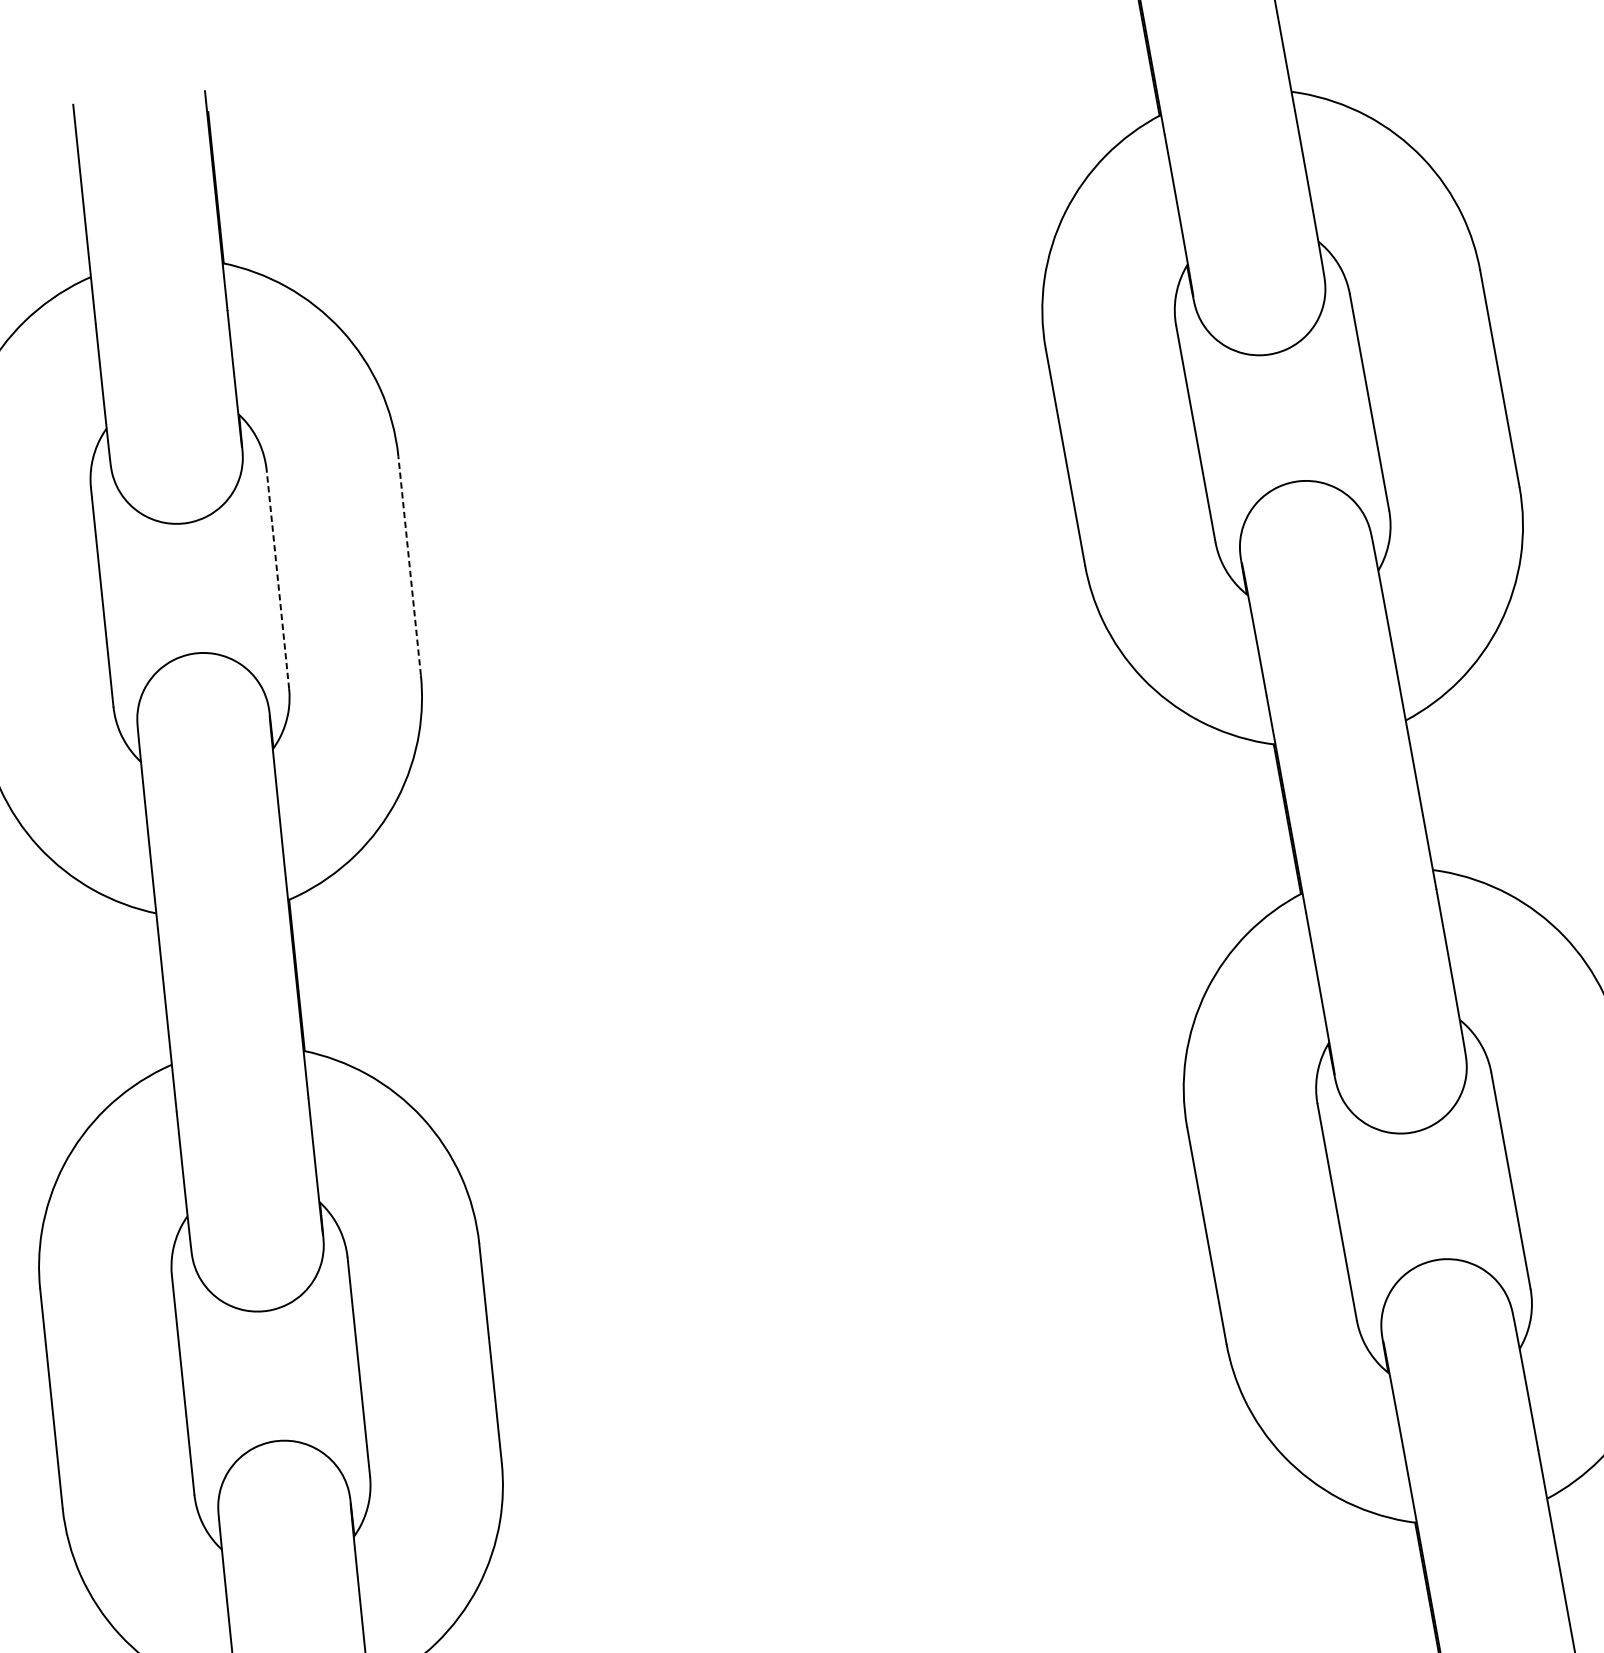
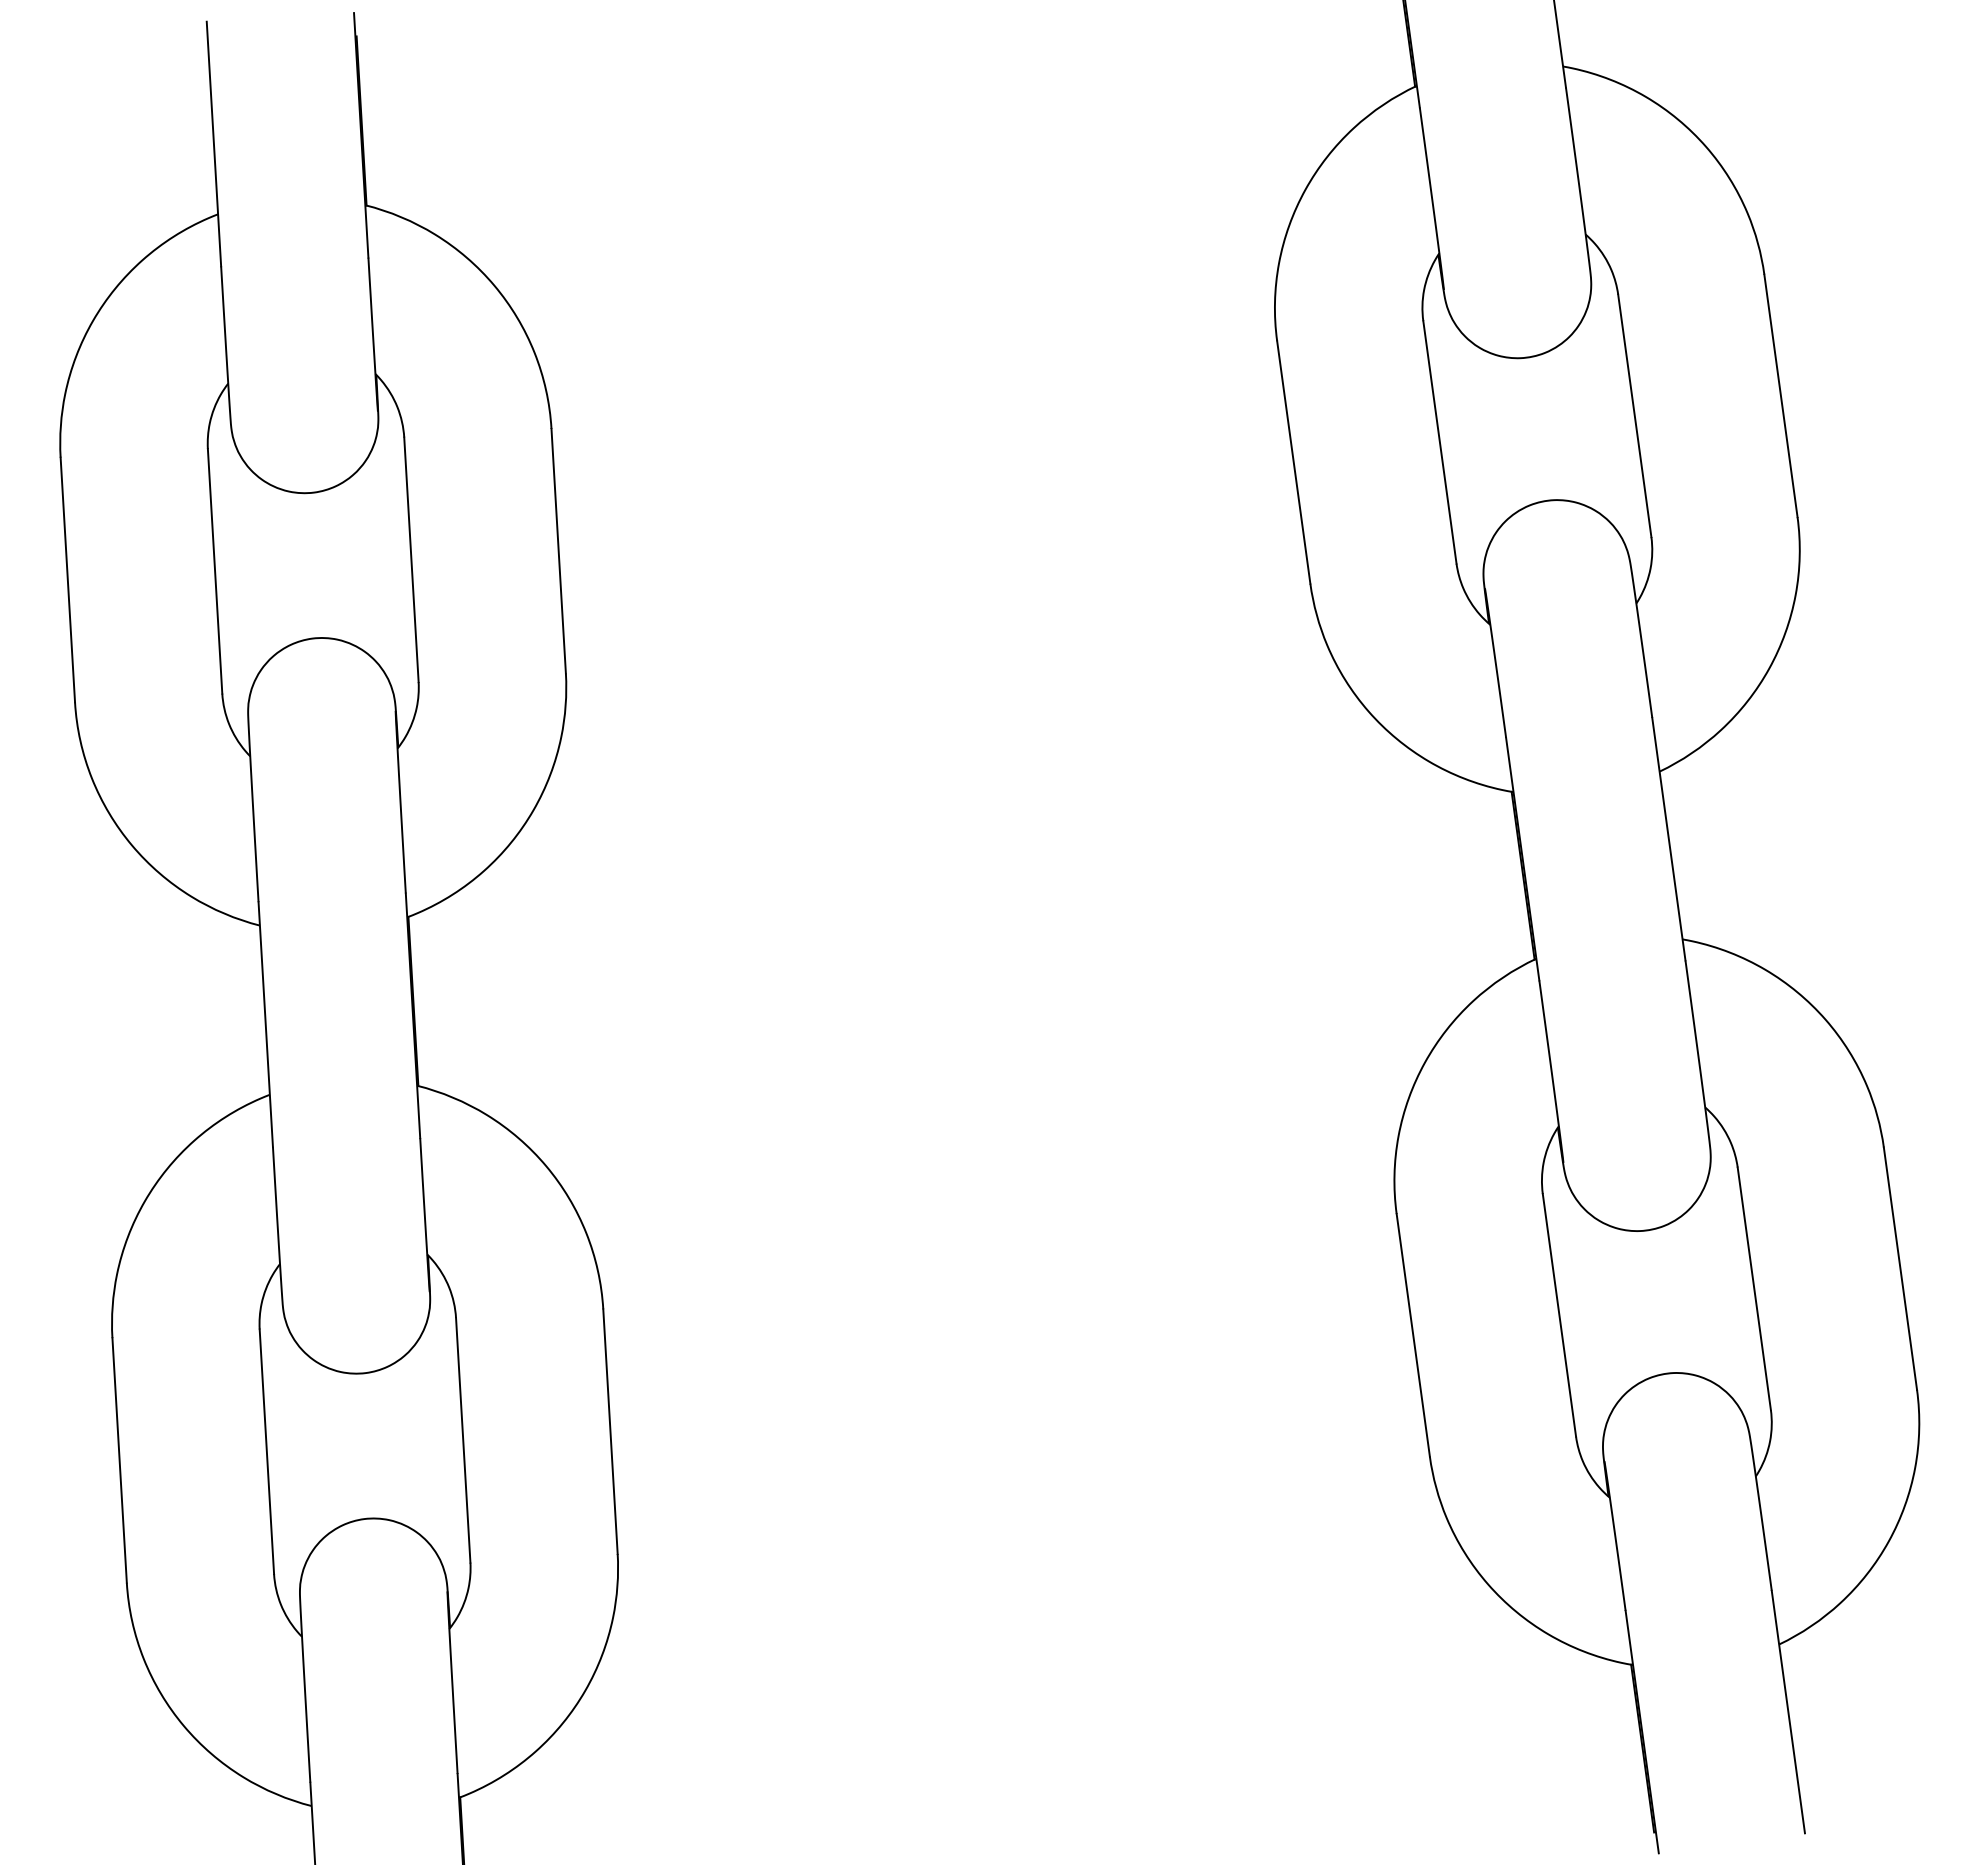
line: (409, 565) -> (558, 550), dashed -> solid
line: (277, 579) -> (411, 559), dashed -> solid

